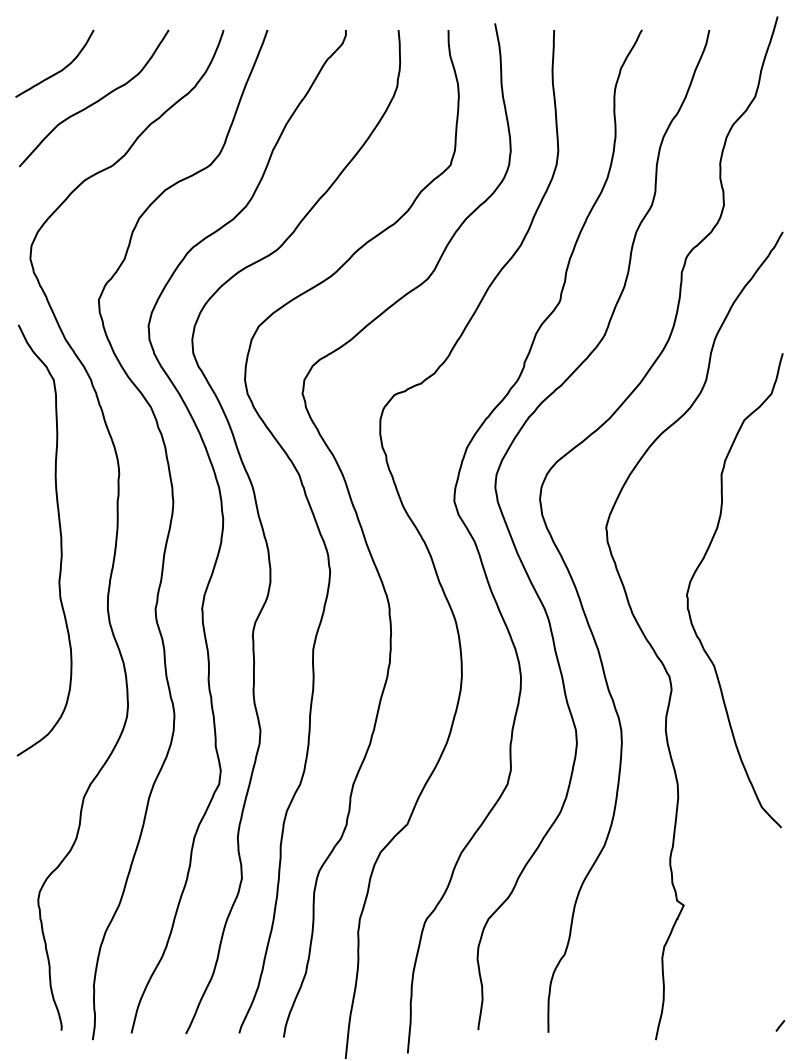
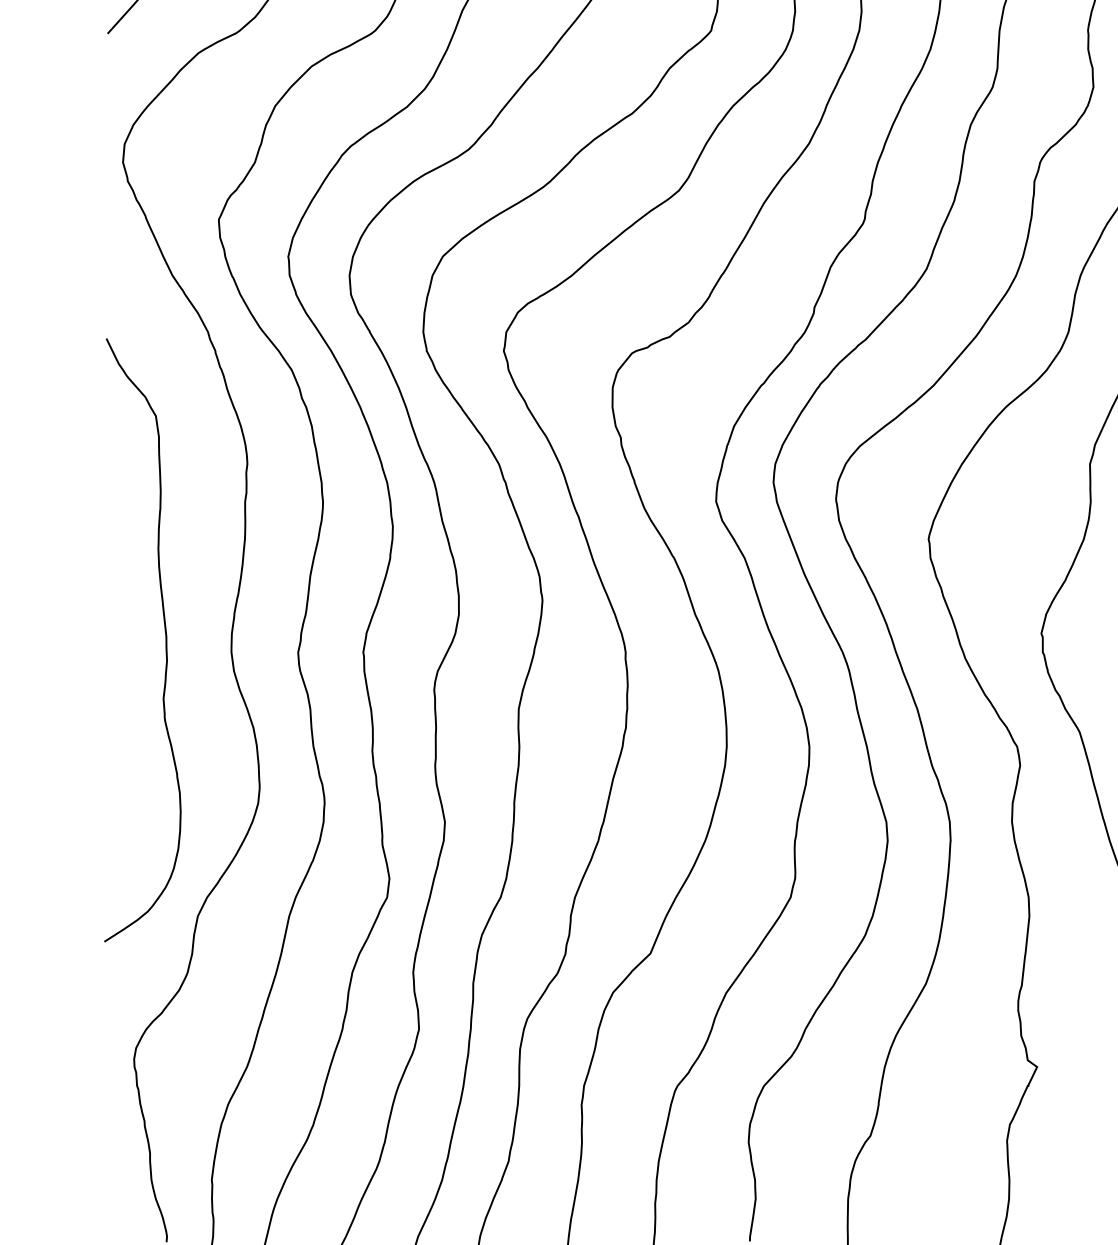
curve: (60, 540) -> (165, 640), moved

